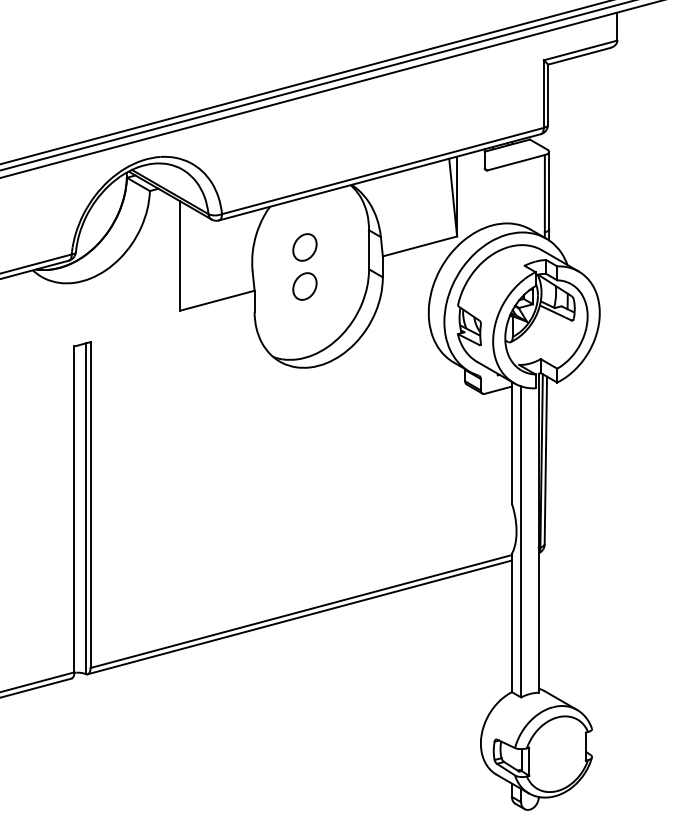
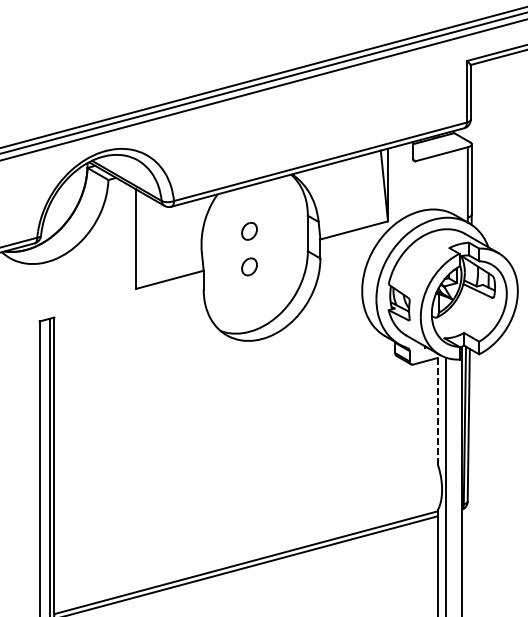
part: (304, 247) -> (249, 231), size x0.7
part: (304, 286) -> (249, 266), size x0.7
line: (511, 442) -> (437, 408), solid -> dashed

